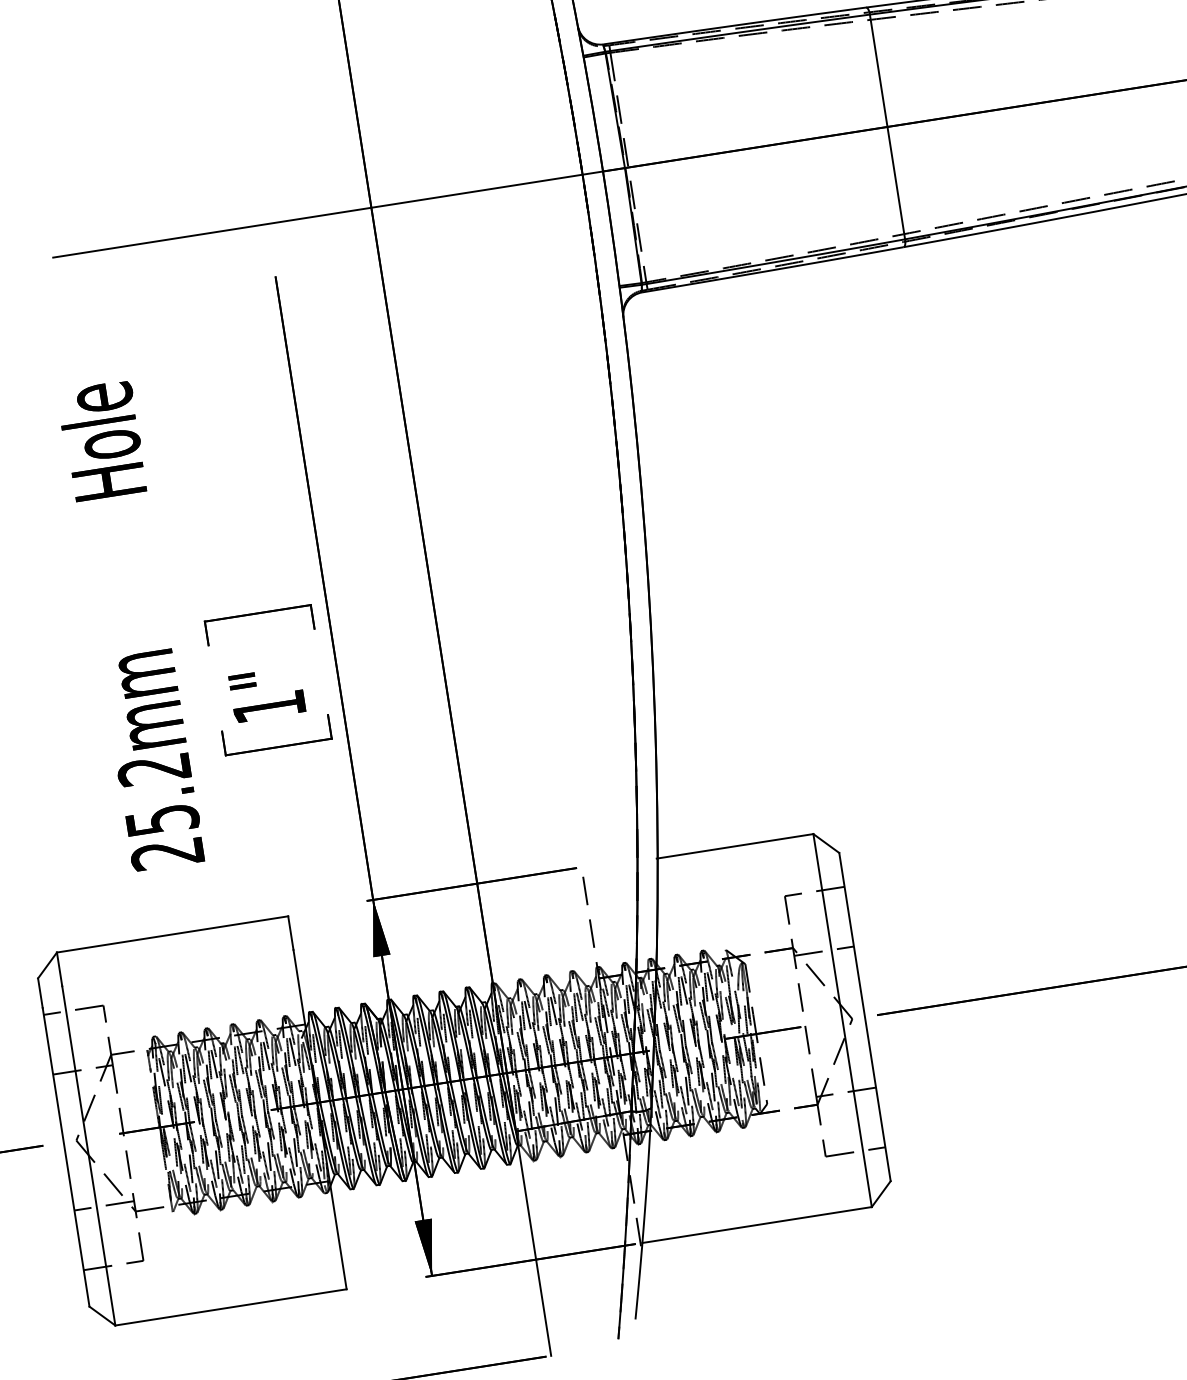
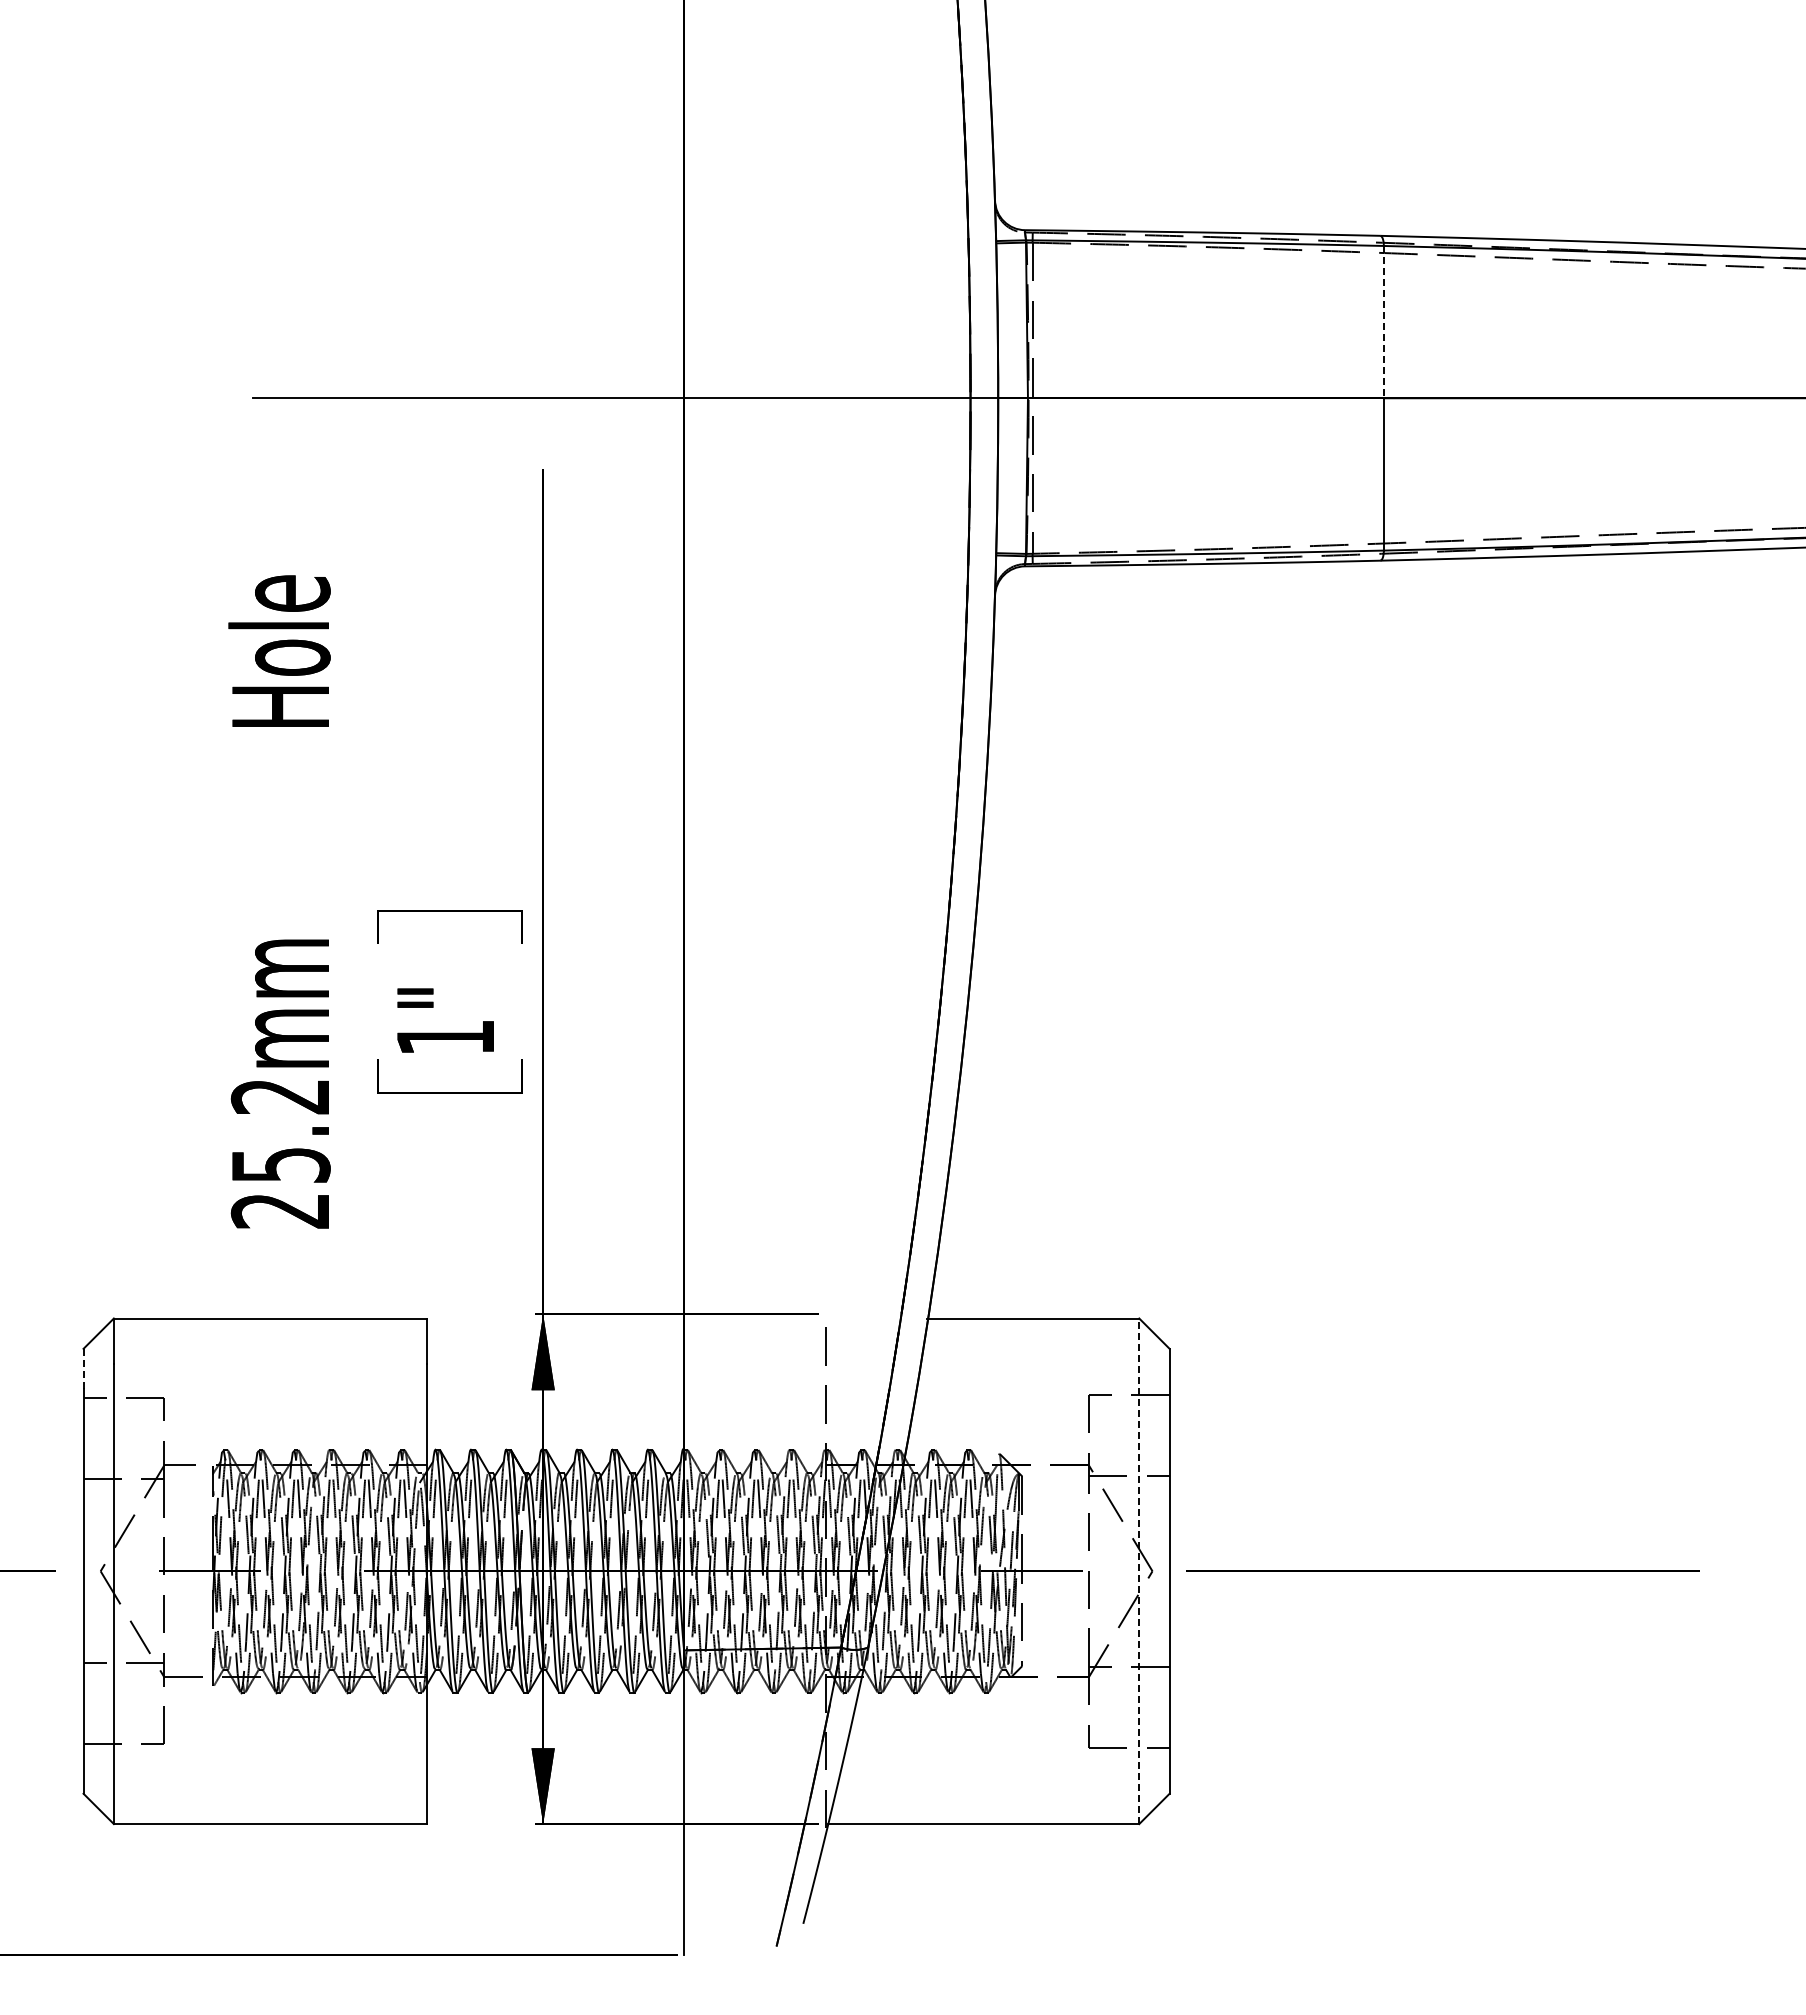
line: (878, 71) -> (1383, 322), solid -> dashed
line: (40, 992) -> (83, 1368), solid -> dashed
line: (842, 1020) -> (1139, 1571), solid -> dashed

